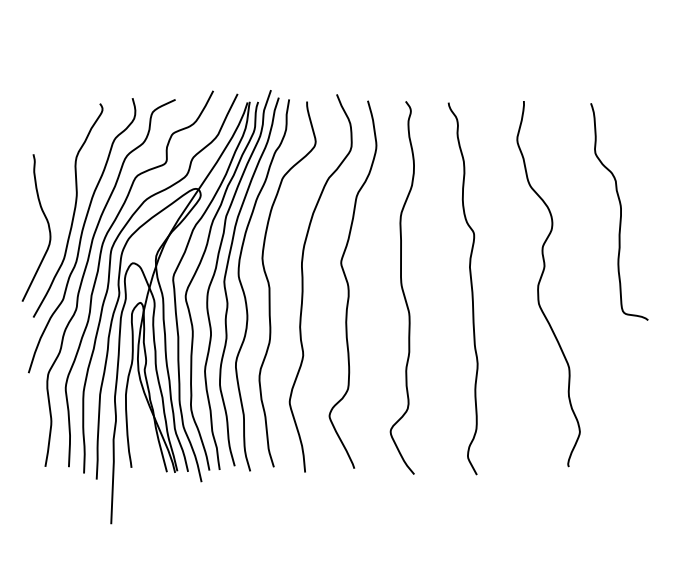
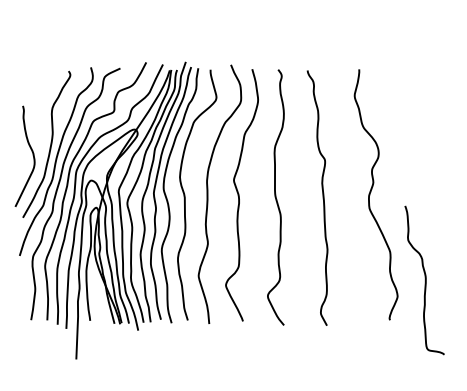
curve: (619, 212) -> (424, 280), moved

